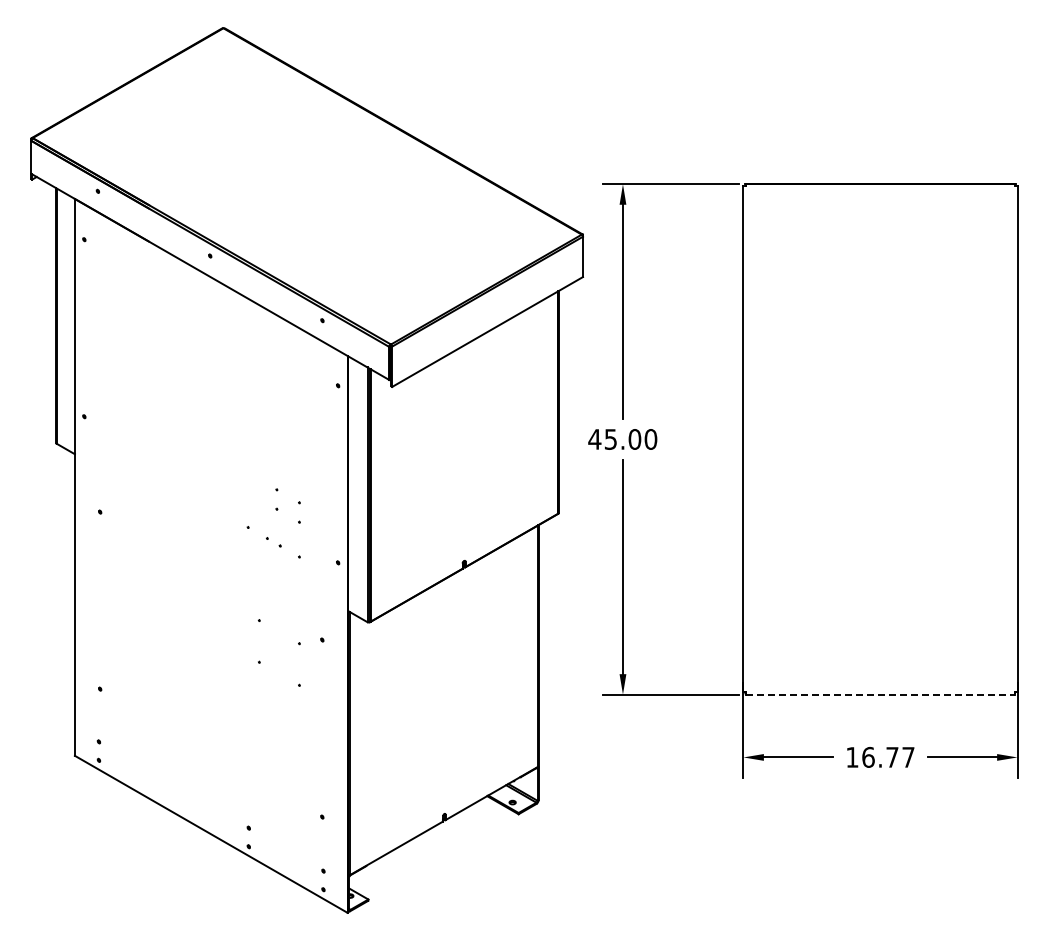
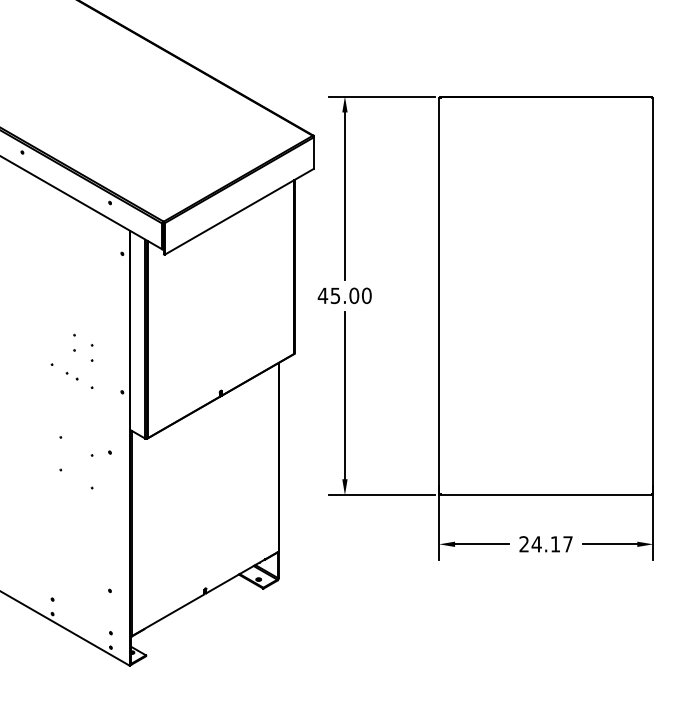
line: (880, 694) -> (546, 495), dashed -> solid
text: (872, 756) -> (539, 543), 16.77 -> 24.17

